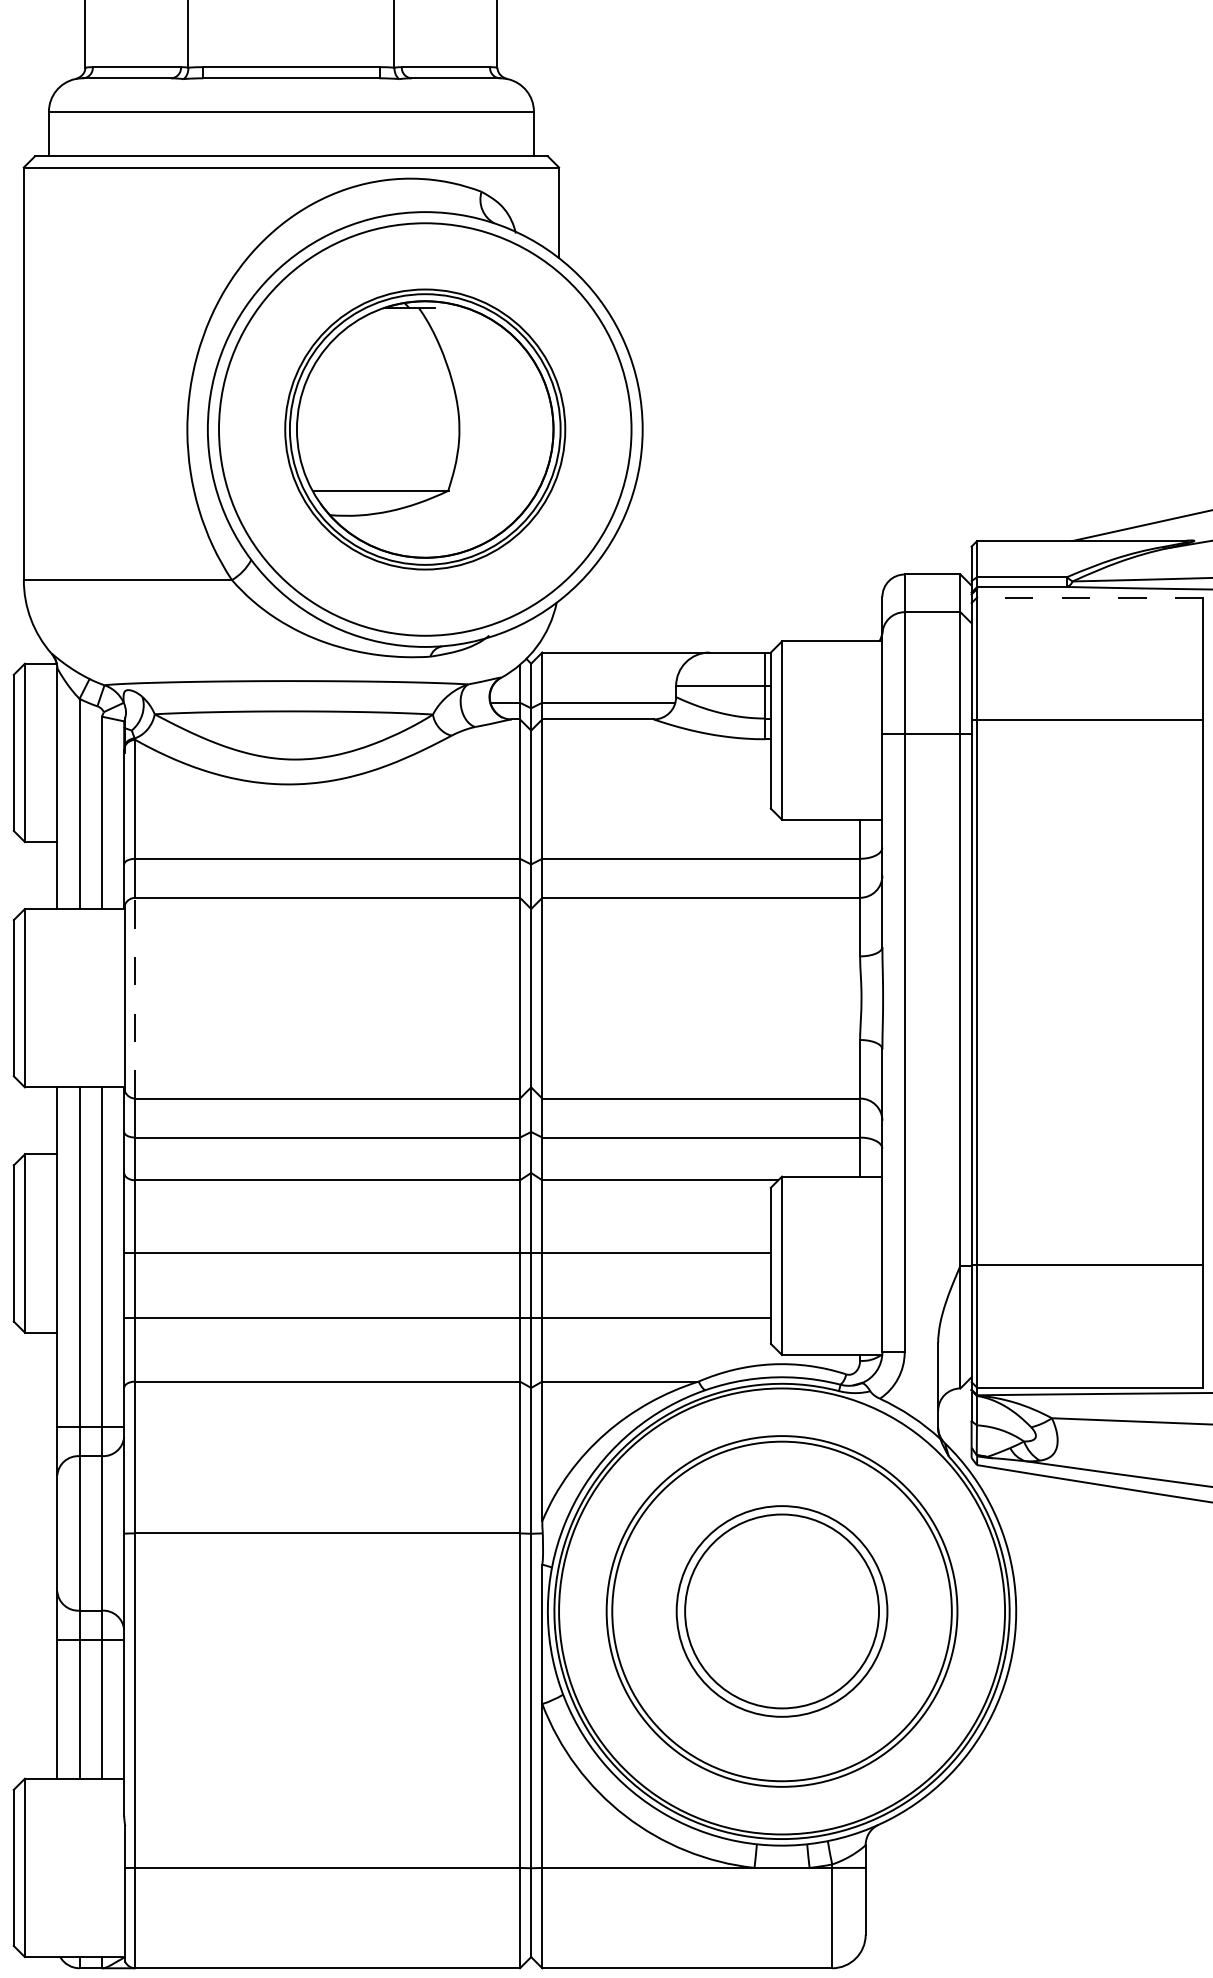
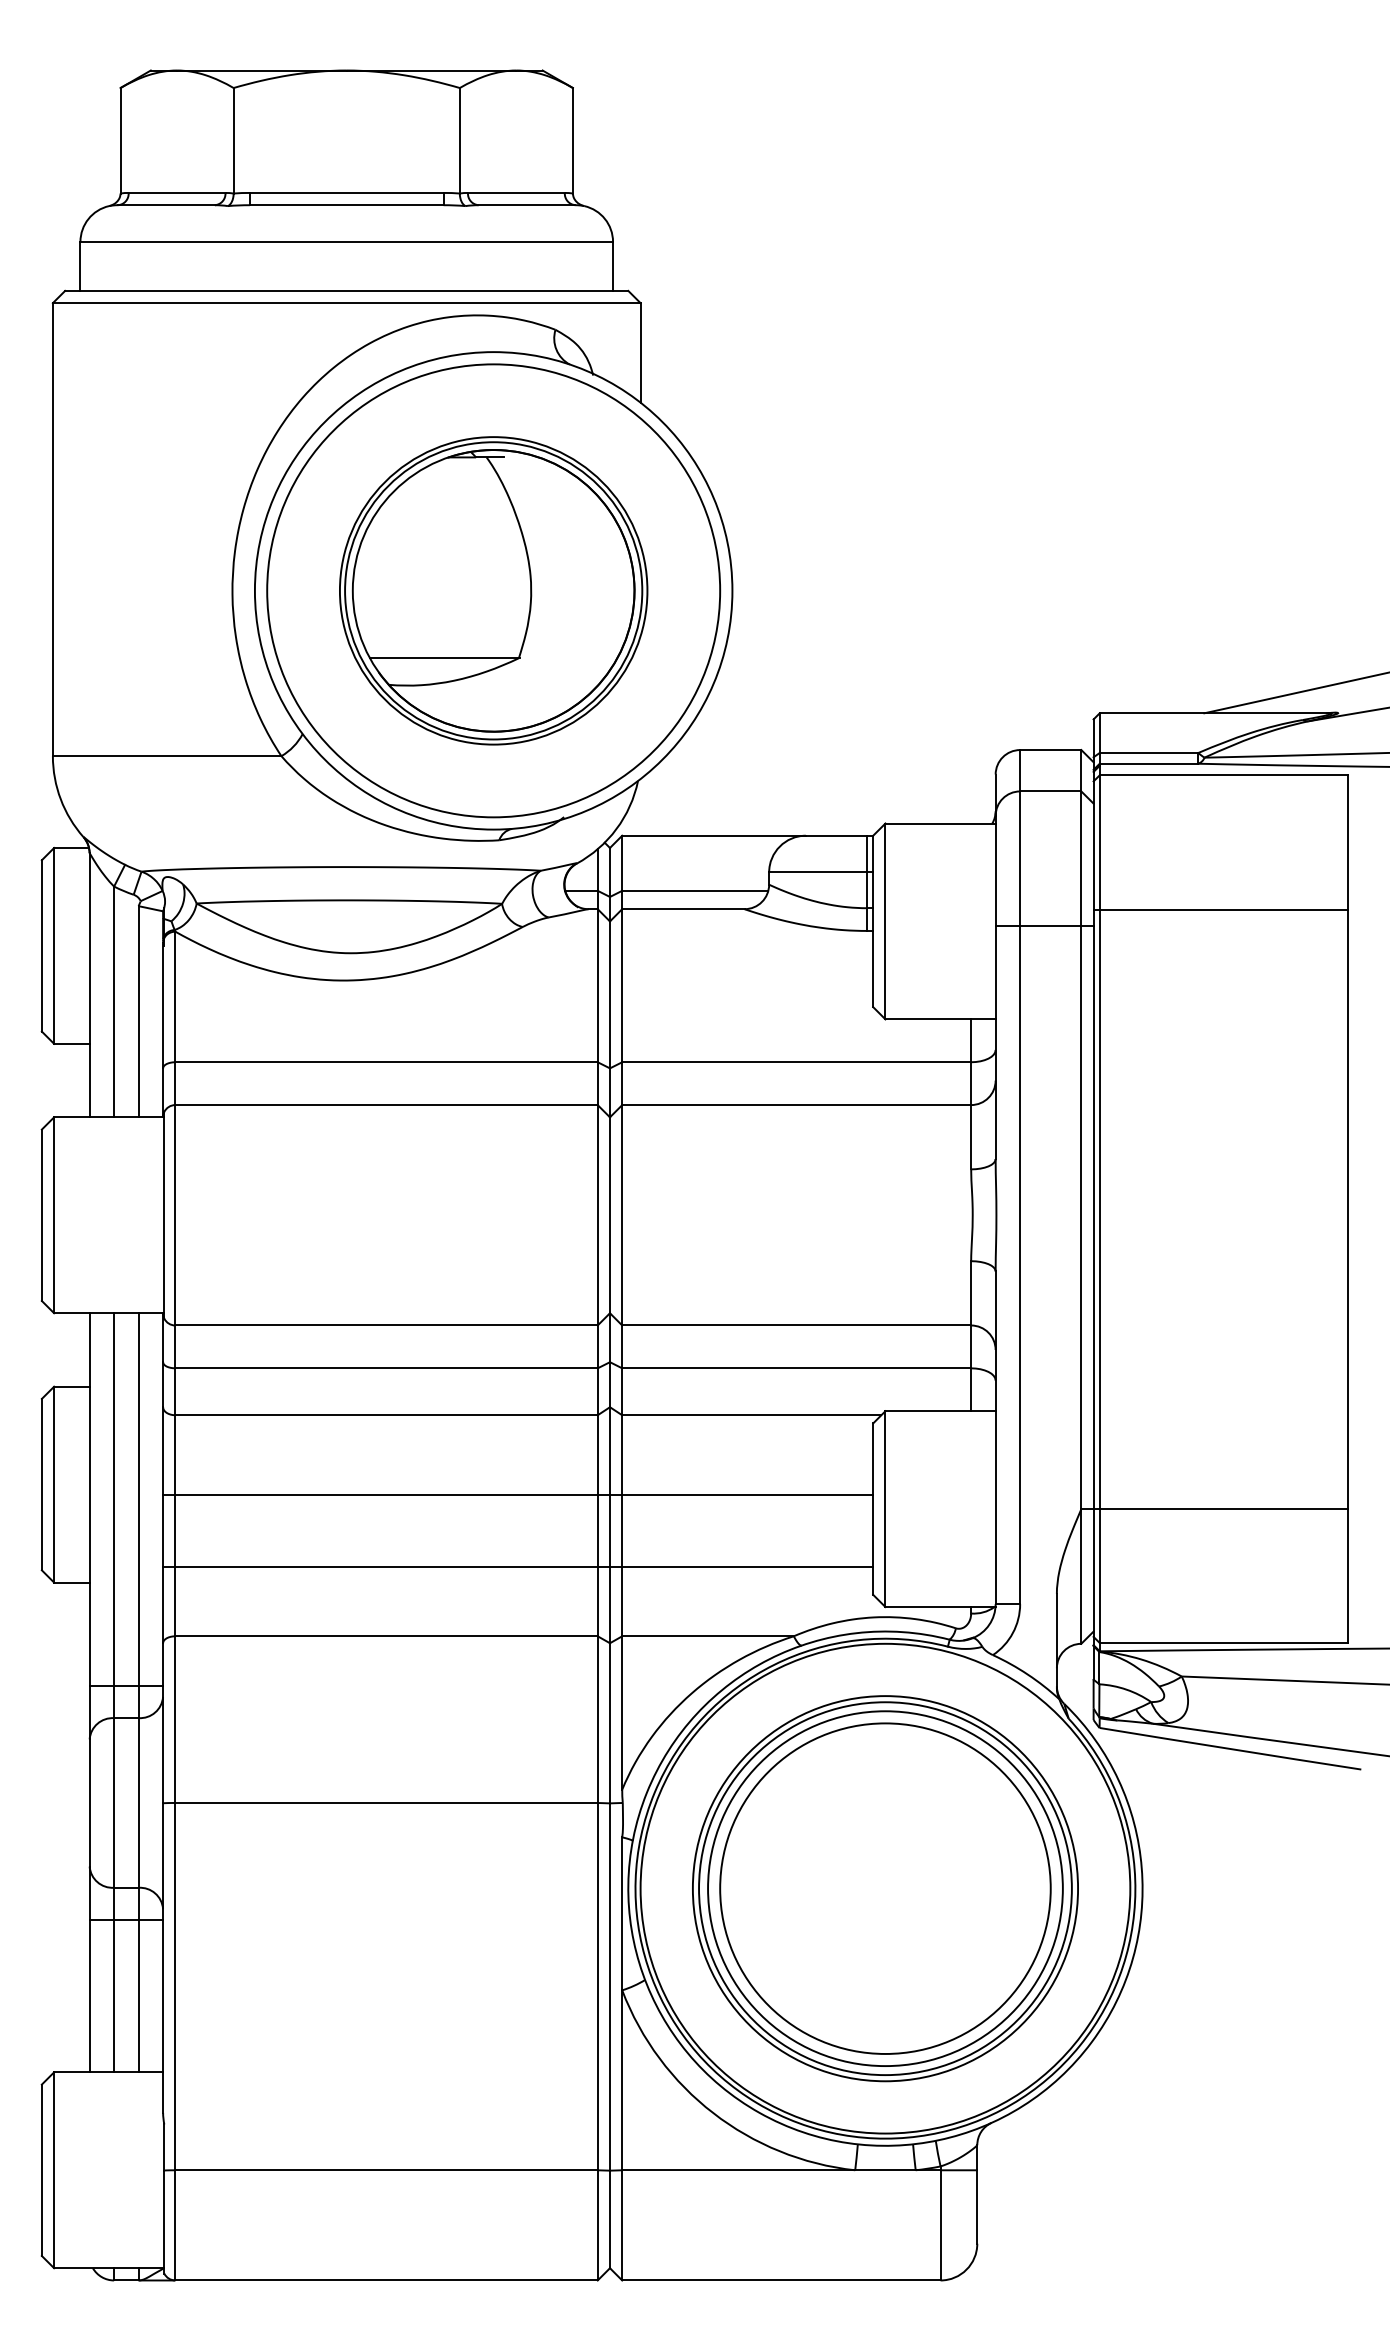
line: (1089, 597) -> (1223, 775), dashed -> solid
line: (135, 997) -> (175, 1214), dashed -> solid
circle: (782, 1611) -> (885, 1888), size x1.43
circle: (782, 1611) -> (885, 1888), size x1.67

